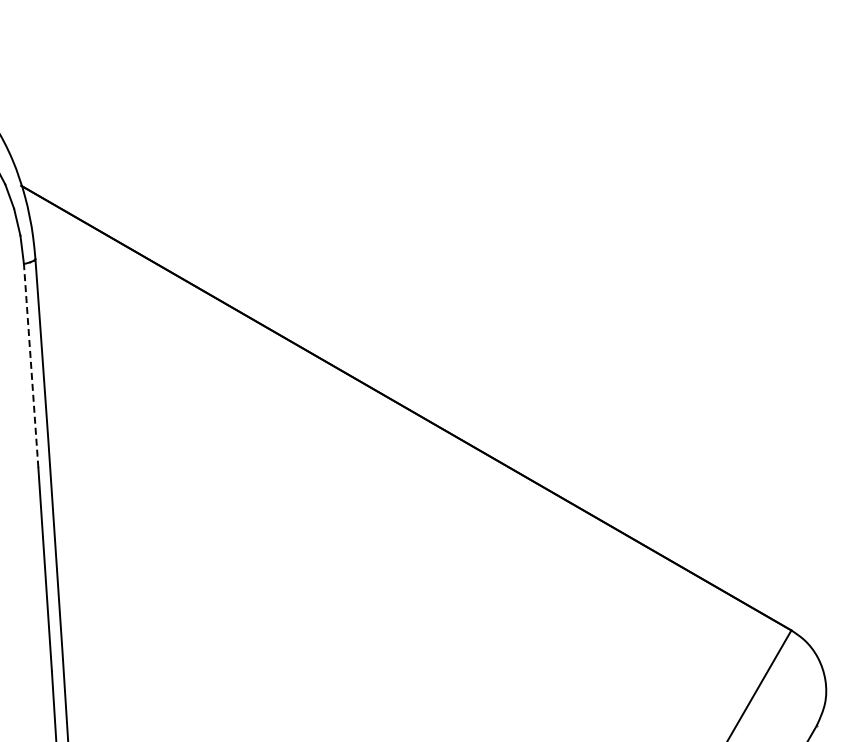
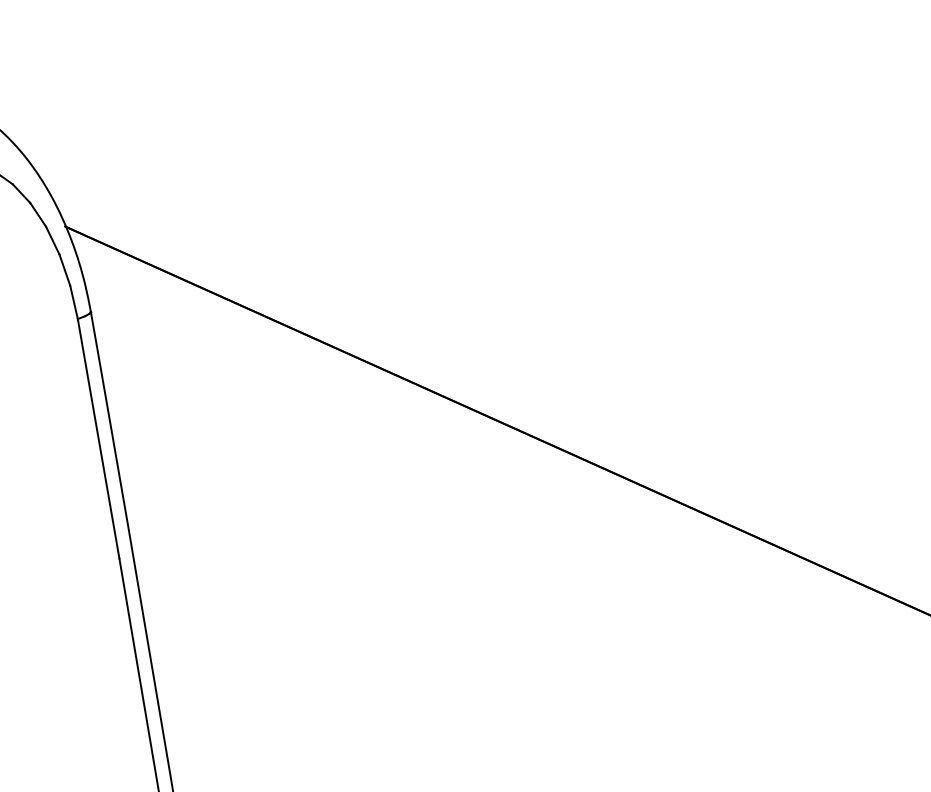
line: (31, 365) -> (98, 438), dashed -> solid

